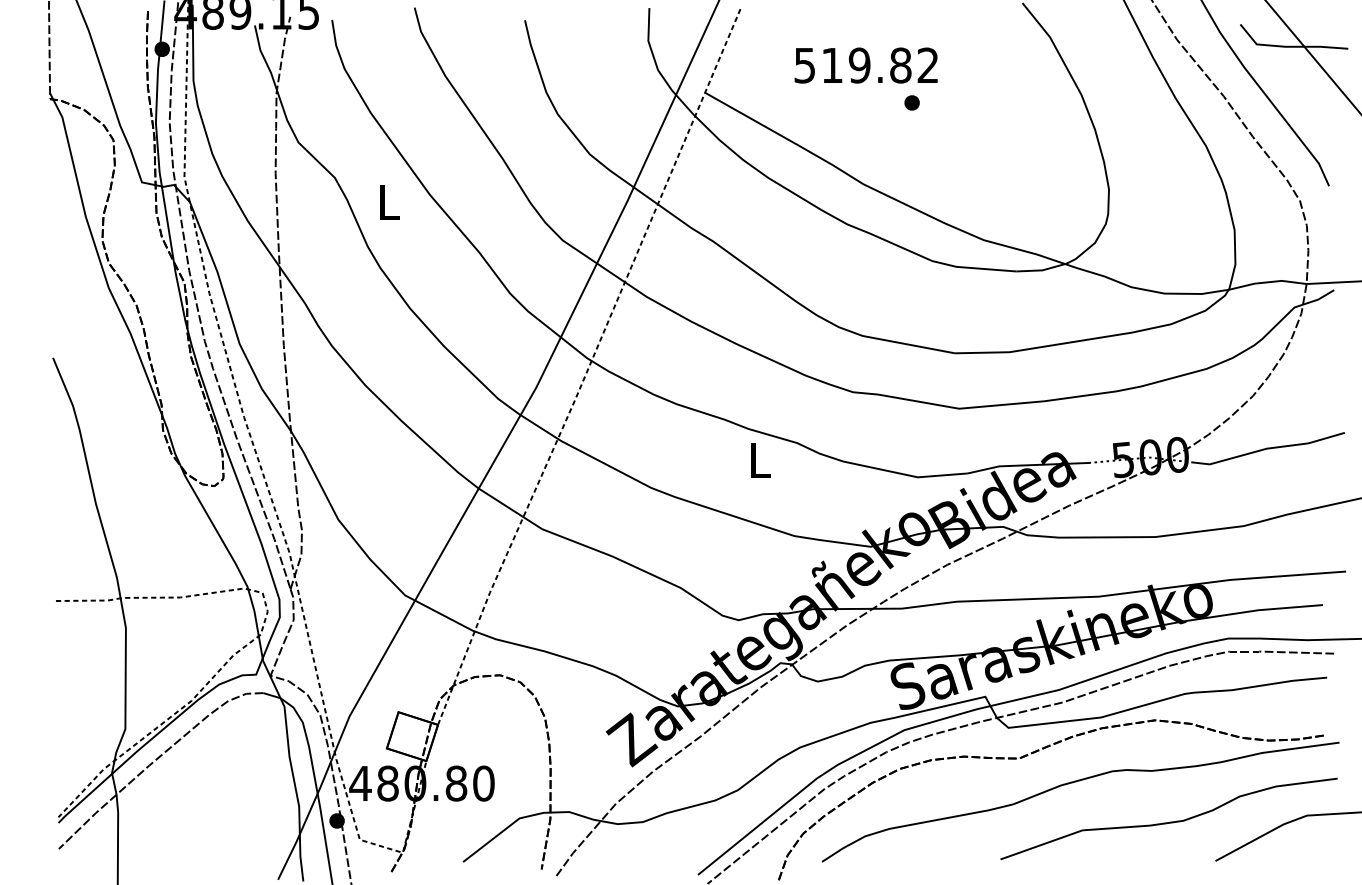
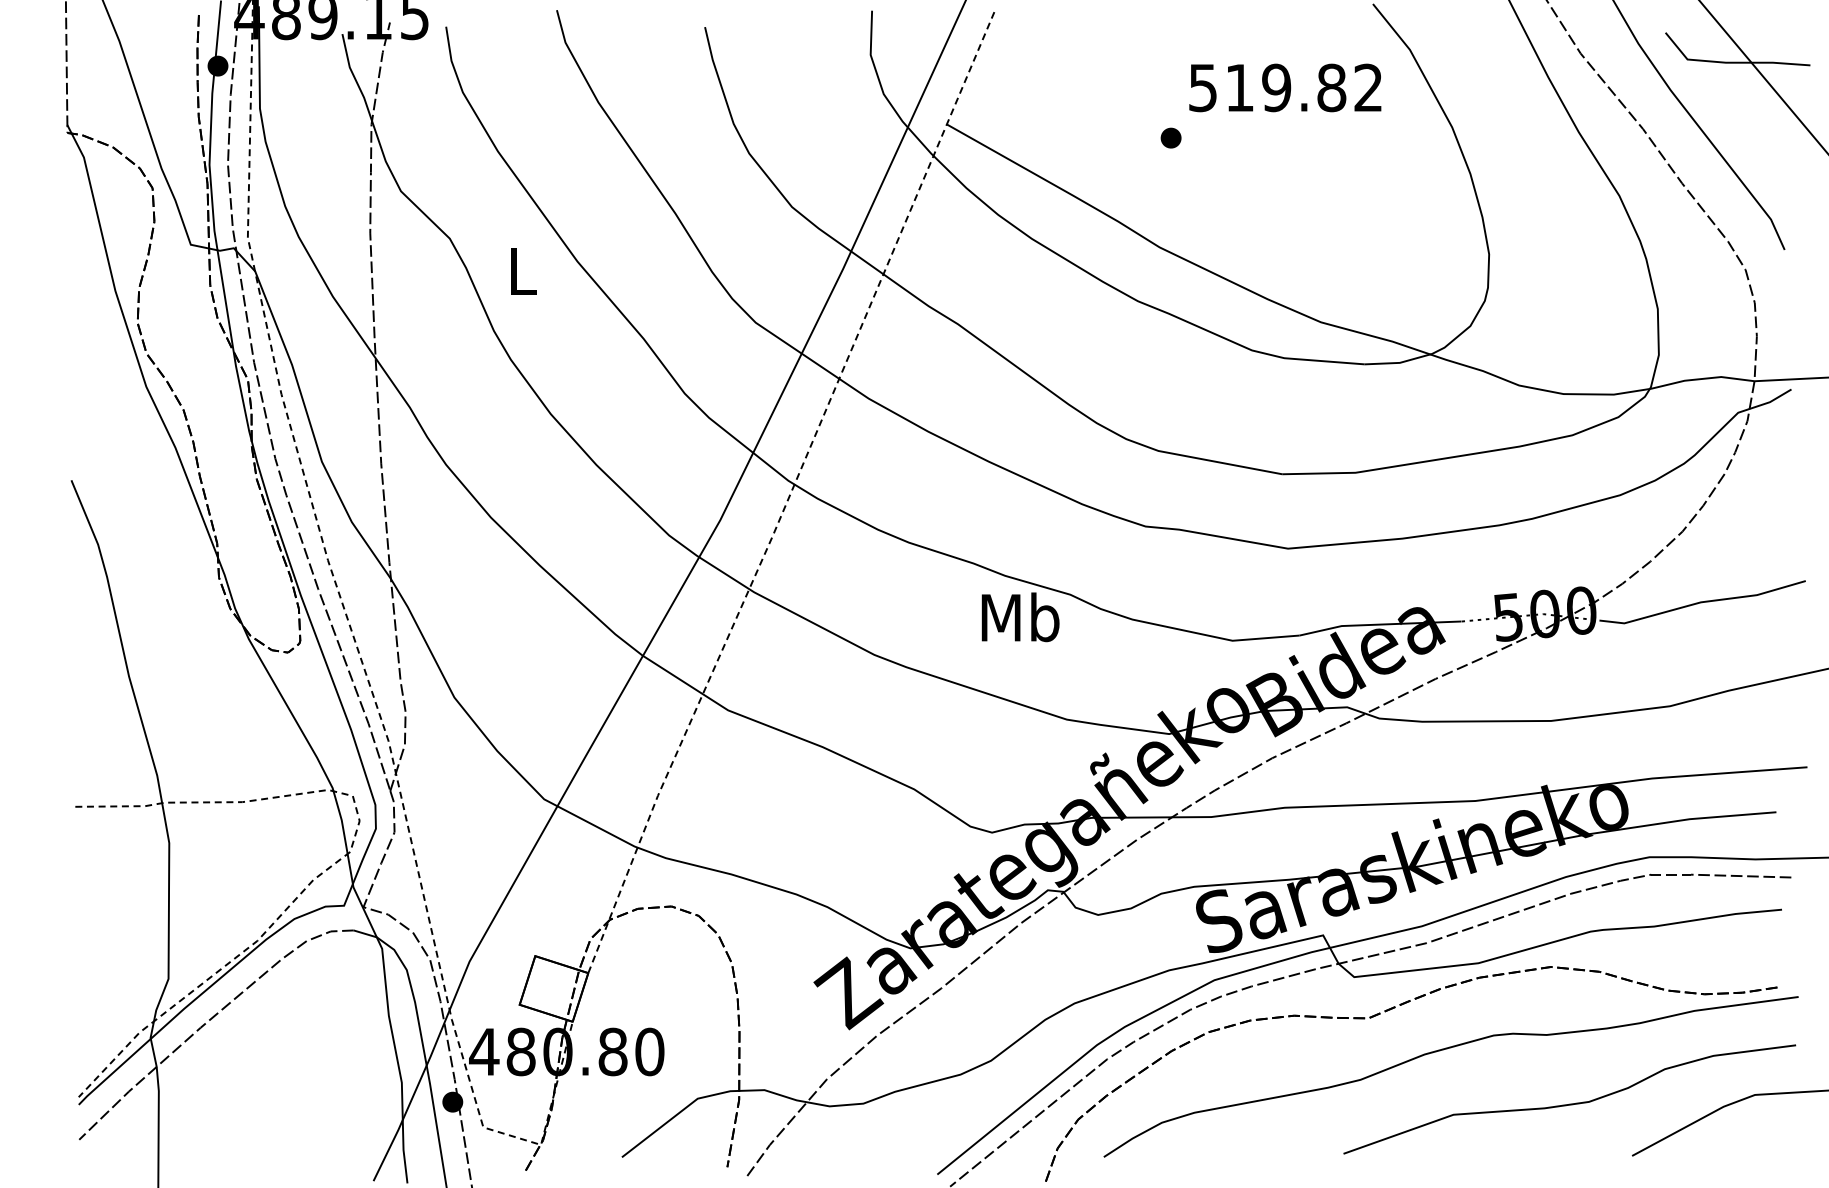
text: (865, 65) -> (1284, 87), moved
part: (911, 102) -> (1170, 137), moved
text: (759, 459) -> (1019, 616), L -> Mb

